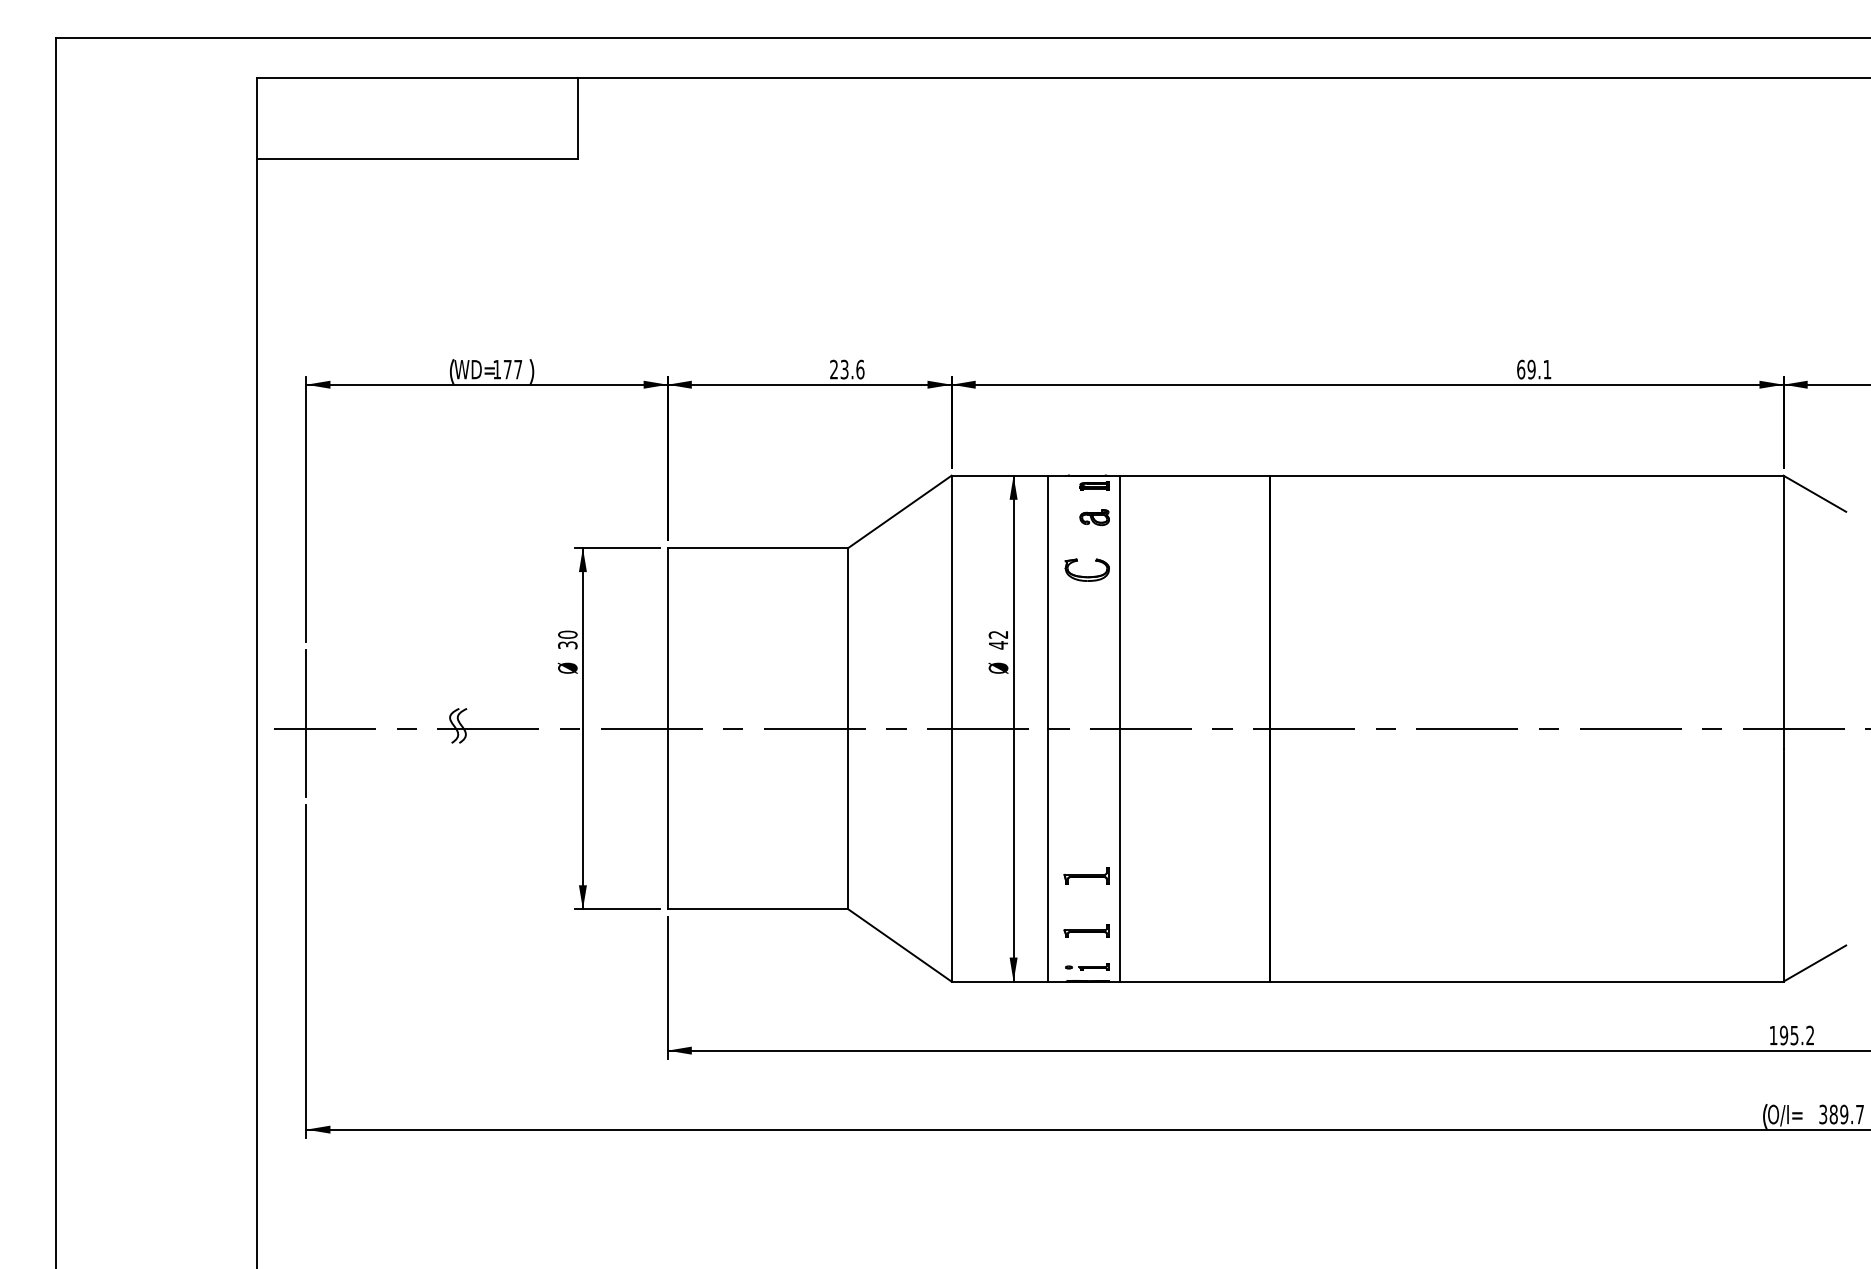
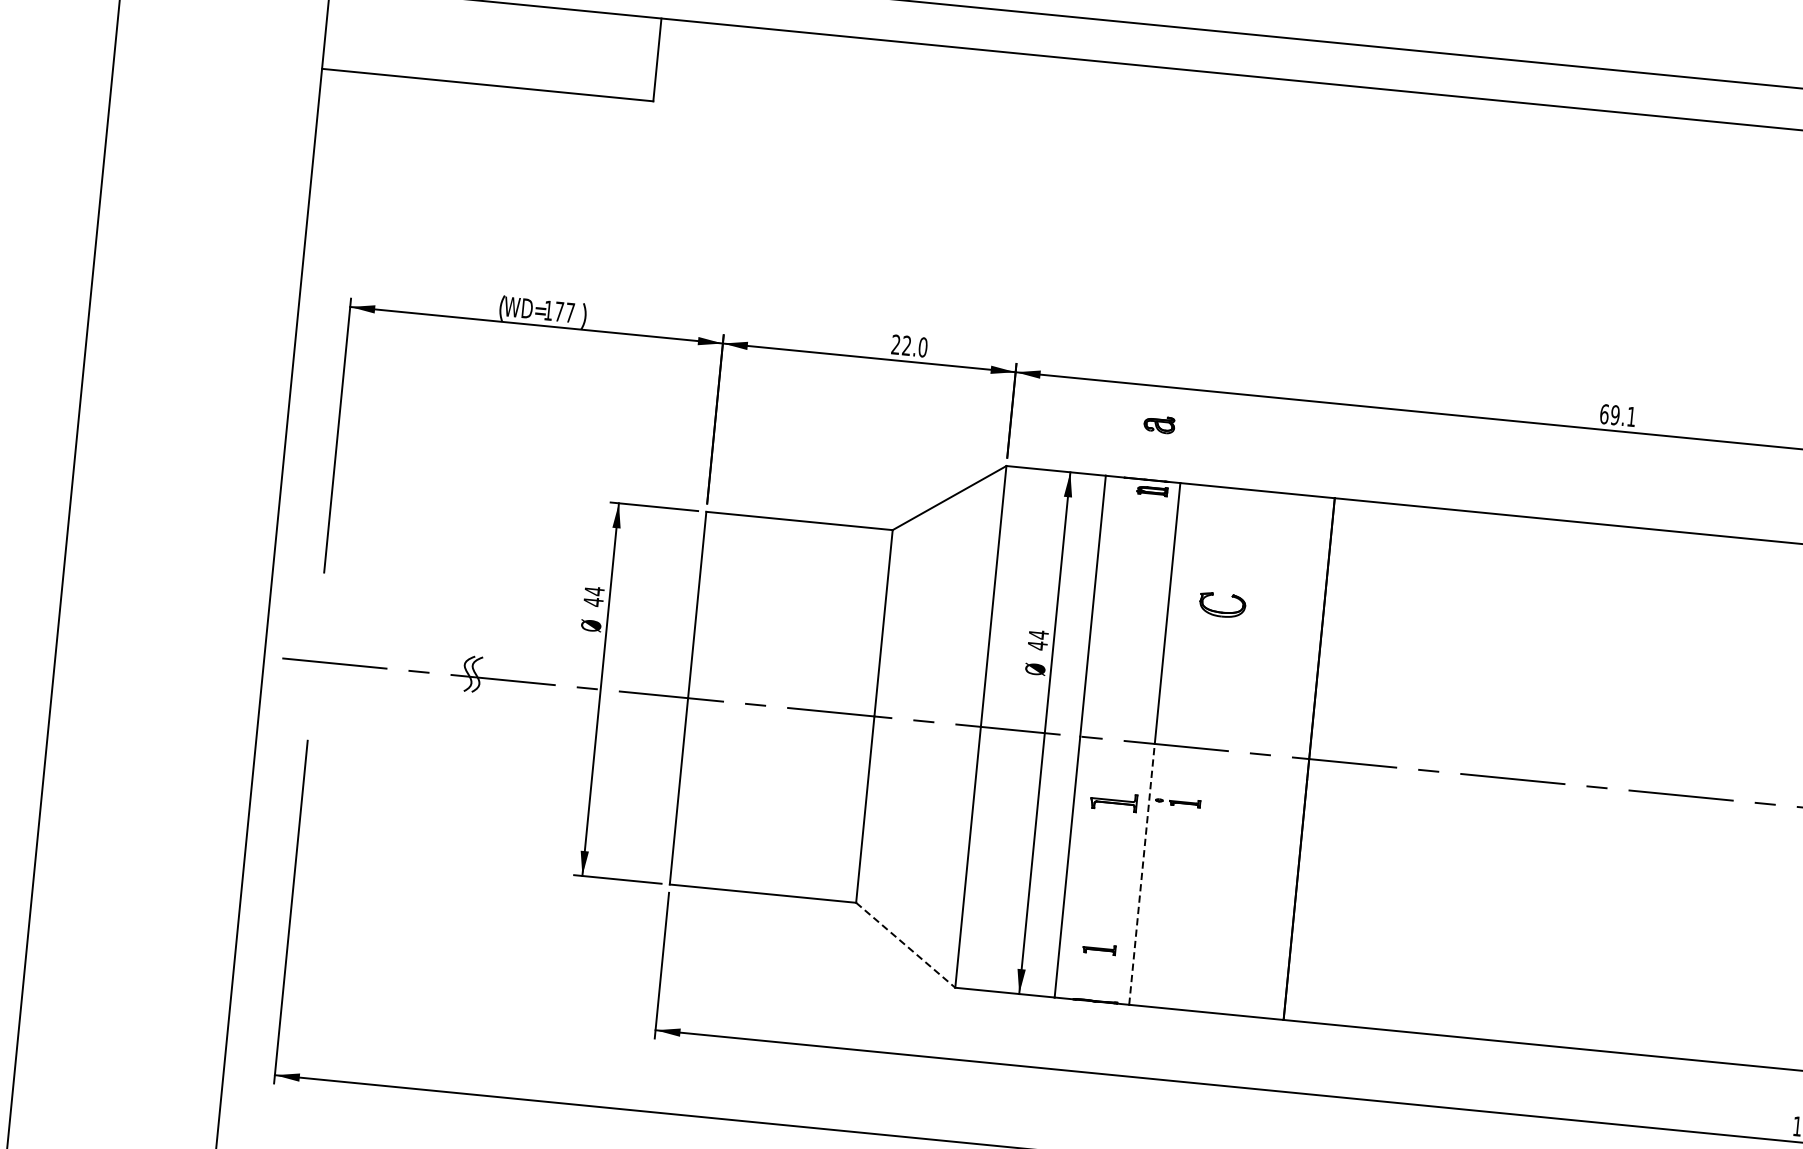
text: (852, 369) -> (914, 346), 23.6 -> 22.0
part: (1094, 517) -> (1159, 424), moved
part: (1086, 576) -> (1221, 611), moved
text: (997, 634) -> (1037, 634), 42 -> 44
text: (567, 639) -> (593, 596), 30 -> 44
line: (306, 723) -> (316, 656), removed
line: (1120, 854) -> (1142, 873), solid -> dashed
part: (1086, 875) -> (1114, 801), moved
part: (1086, 930) -> (1099, 948), size x0.7
line: (900, 945) -> (906, 945), solid -> dashed
part: (1087, 966) -> (1178, 801), moved

